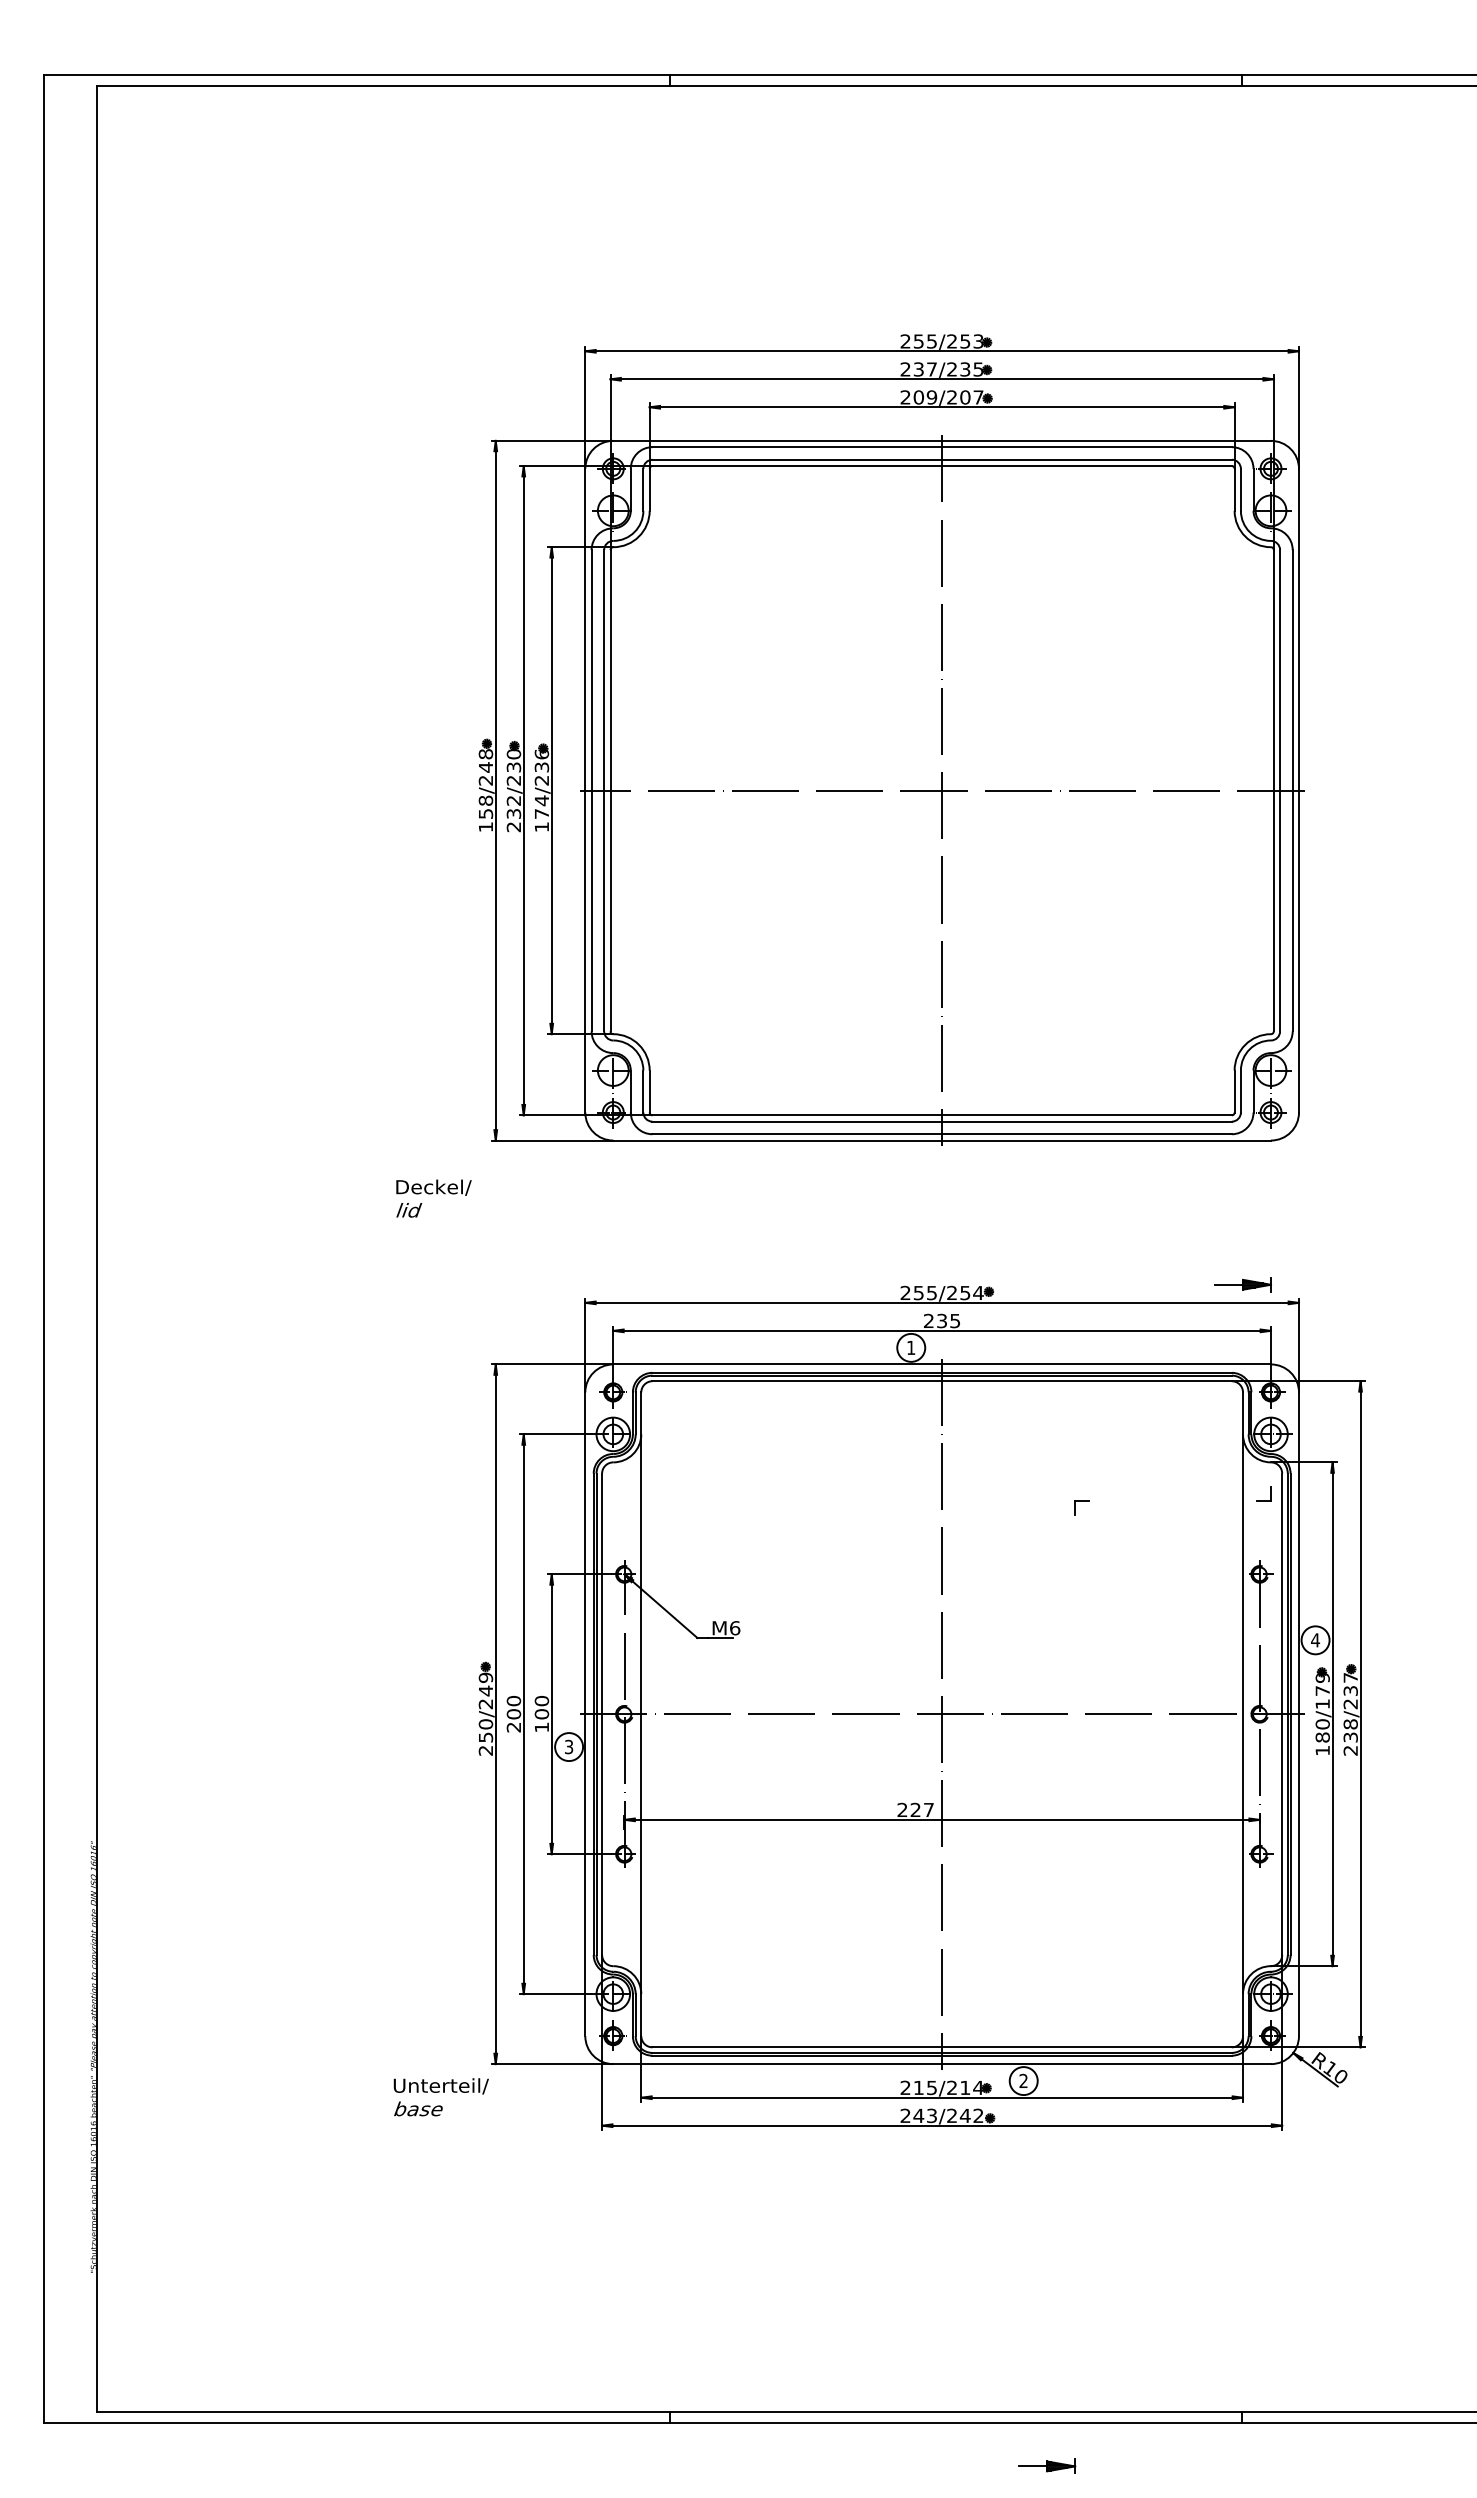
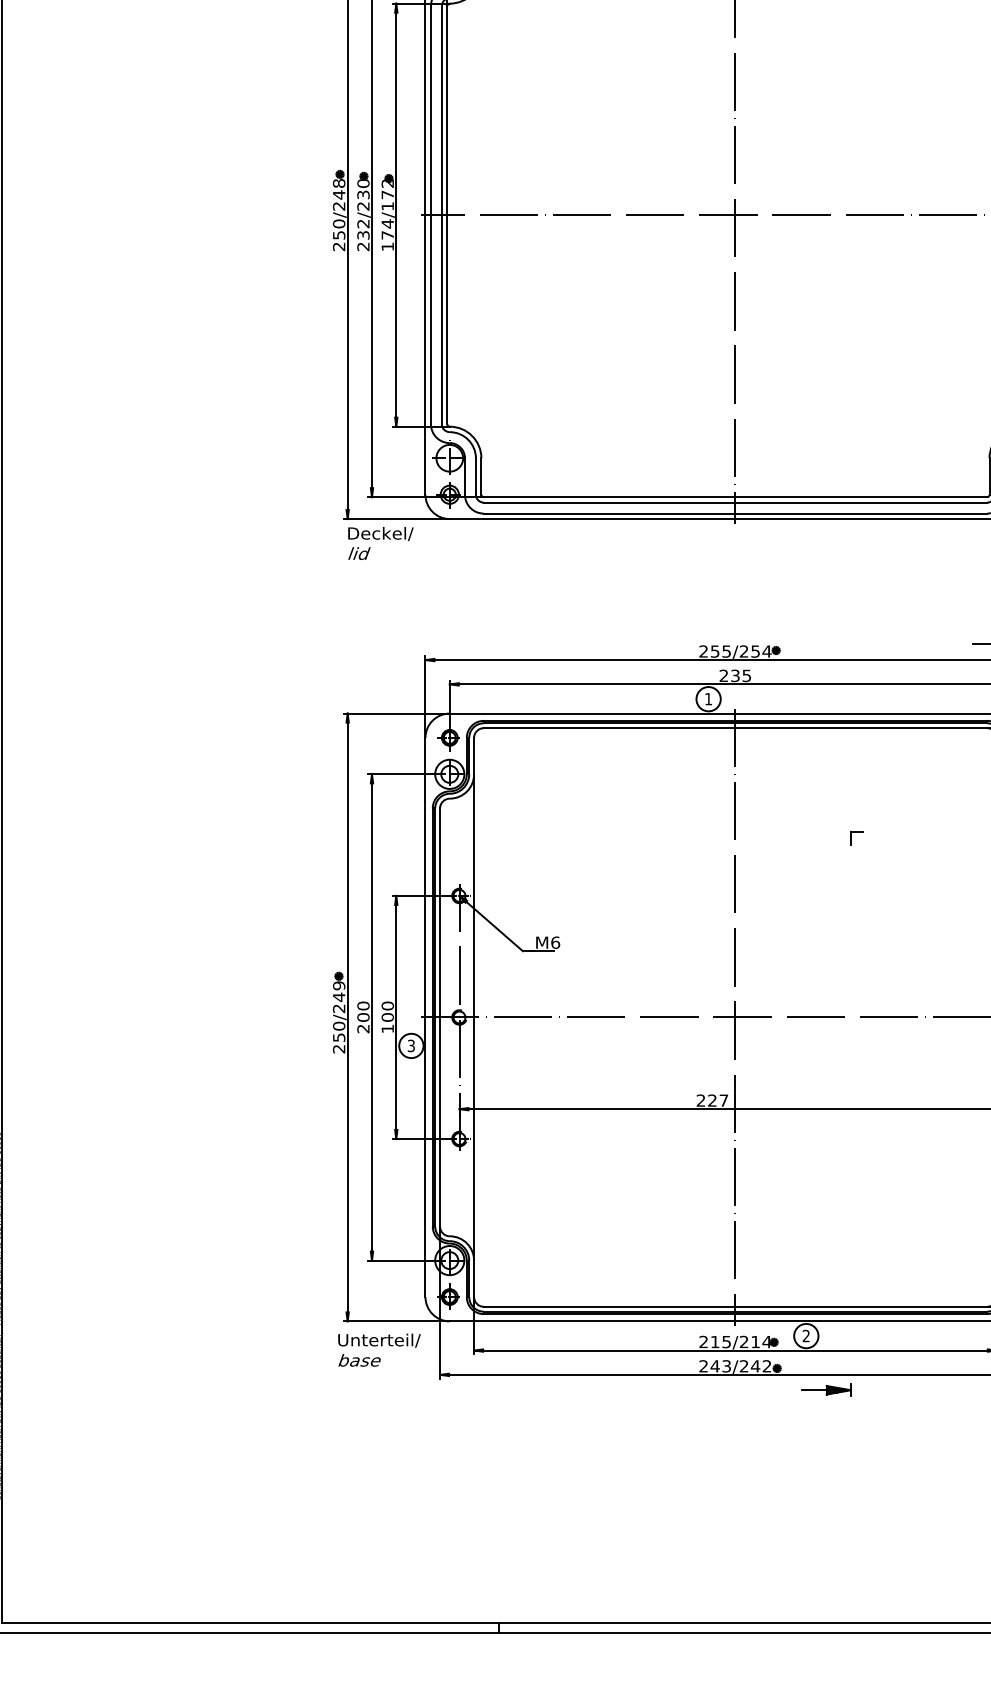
text: (541, 767) -> (387, 195), 174/236 -> 174/172
text: (485, 813) -> (338, 234), 158/248 -> 250/248
text: (433, 1198) -> (380, 543), moved
text: (440, 2097) -> (378, 1350), moved
part: (1047, 2465) -> (826, 1389), moved

